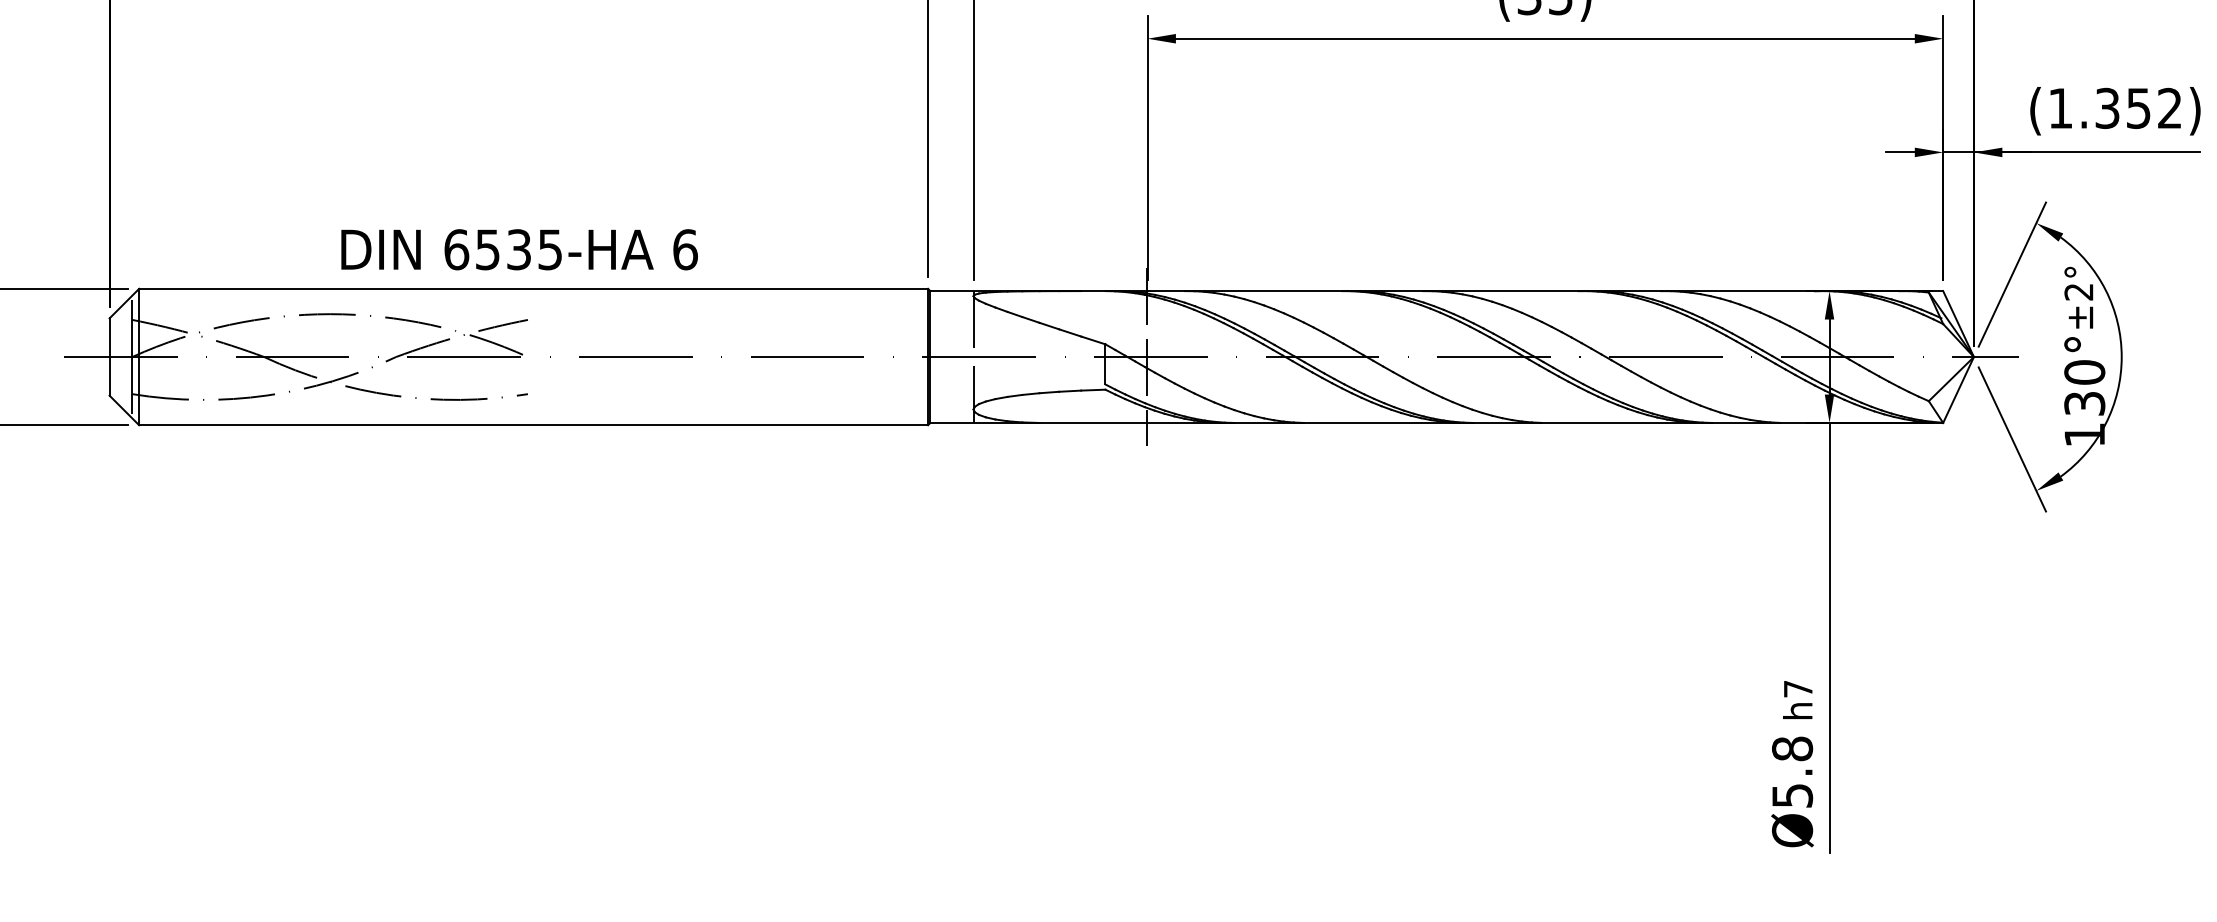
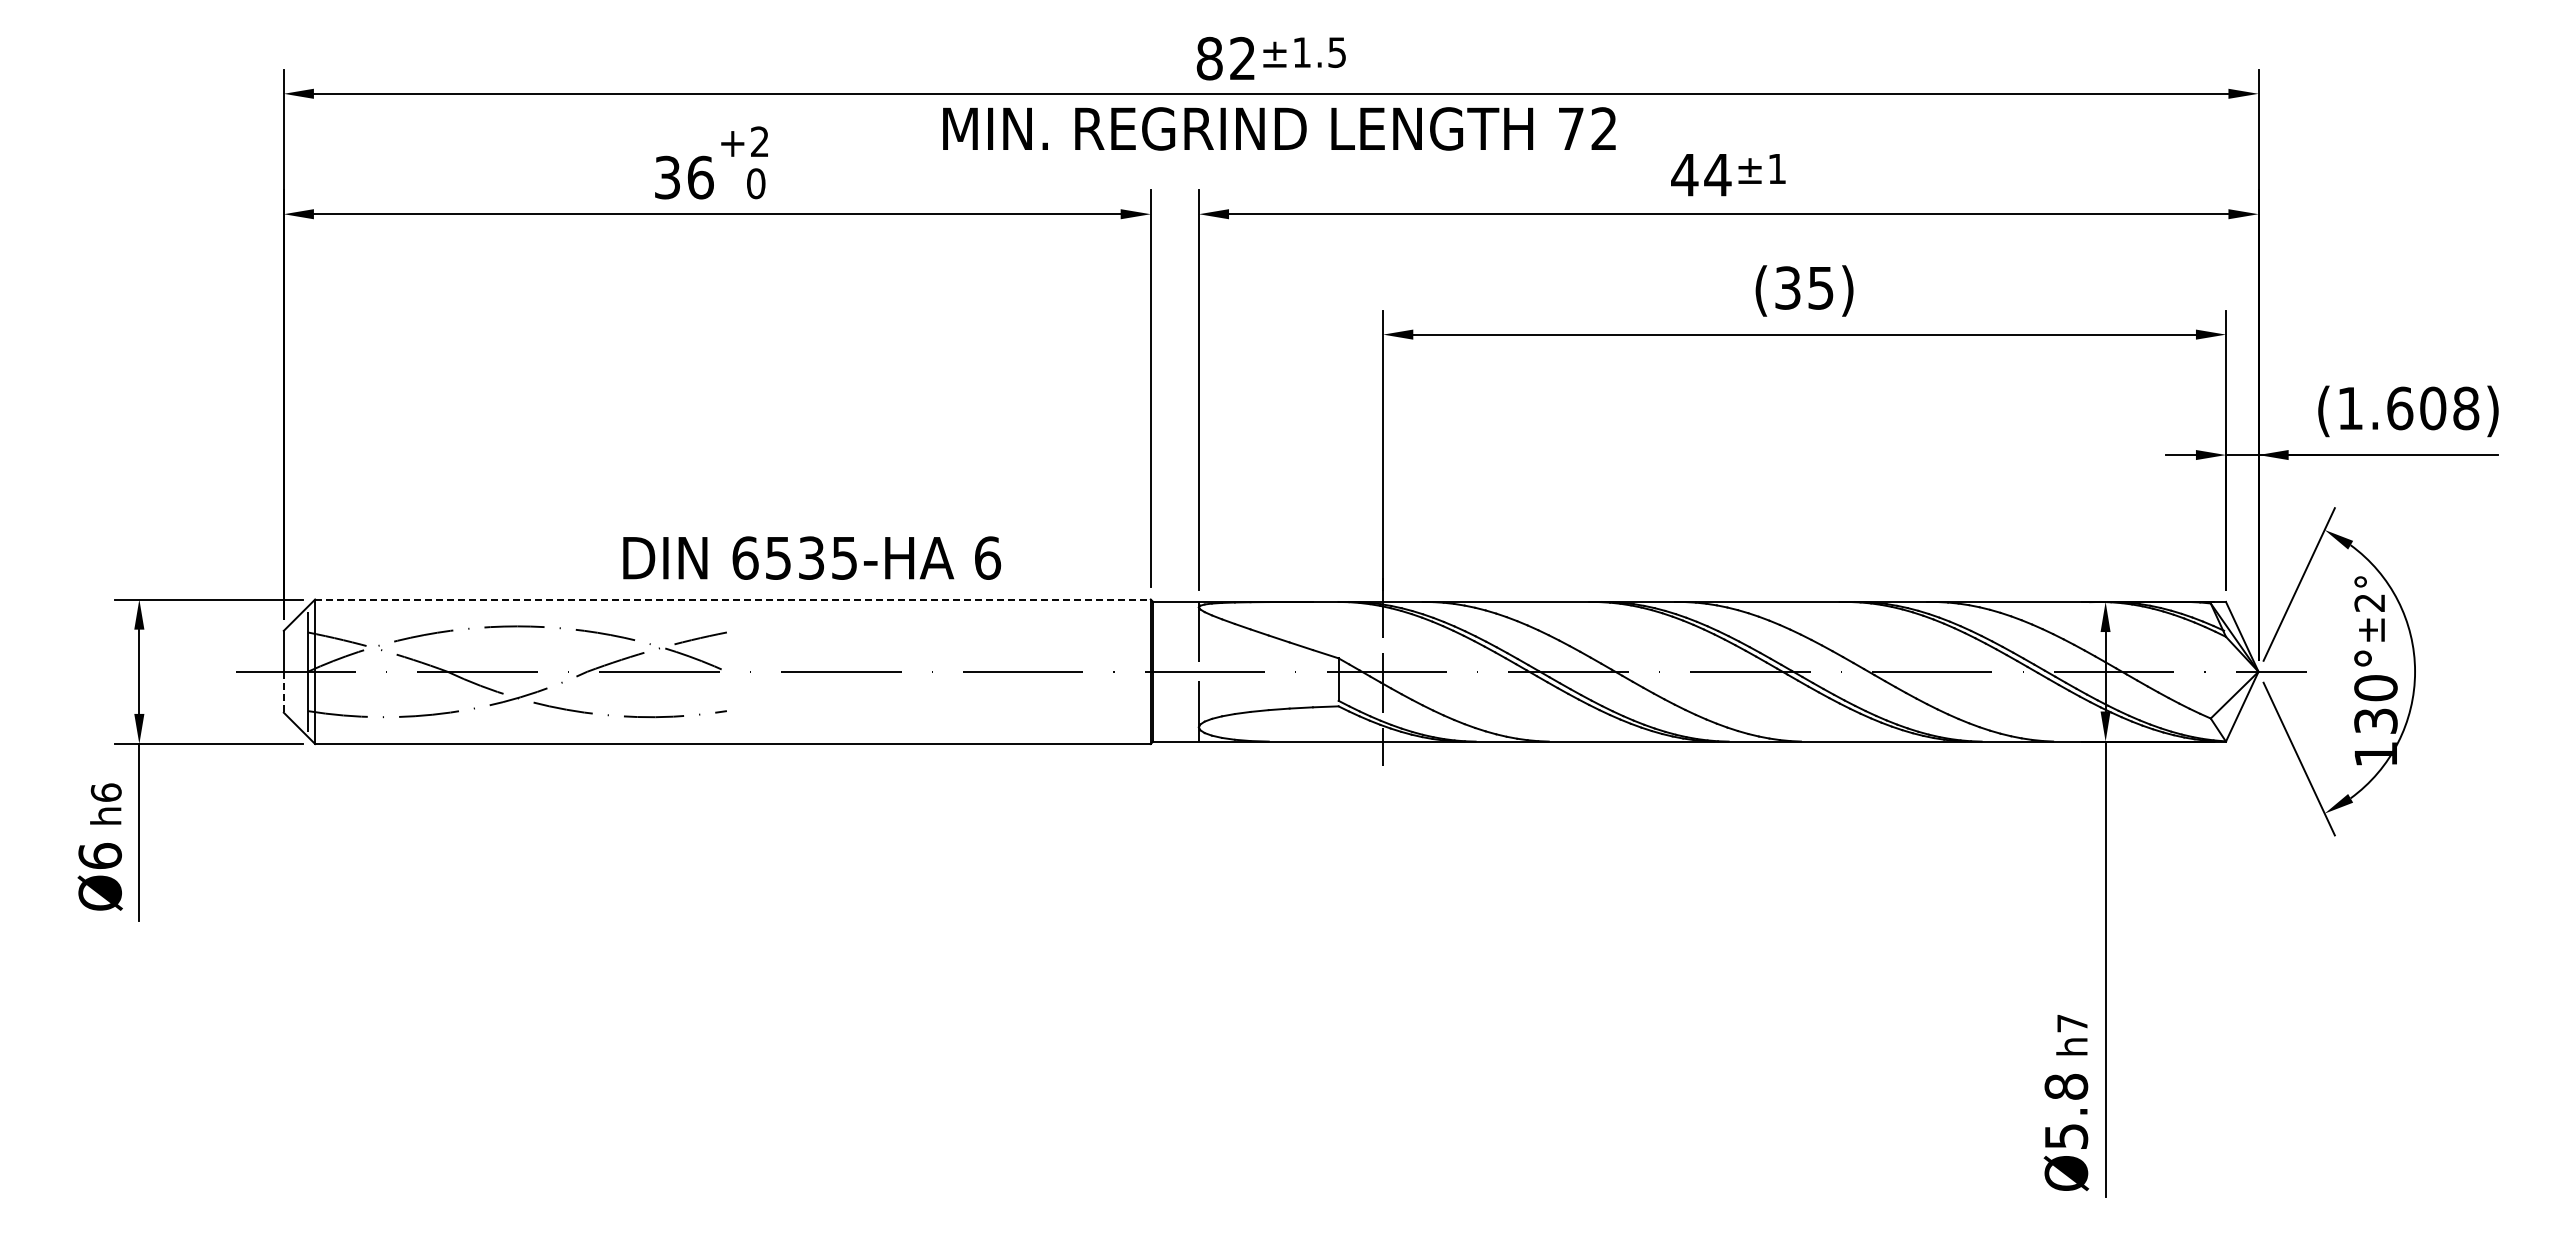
text: (2139, 108) -> (2433, 408), (1.352) -> (1.608)
text: (519, 249) -> (812, 557), moved
line: (533, 288) -> (732, 599), solid -> dashed
line: (109, 376) -> (283, 692), solid -> dashed

